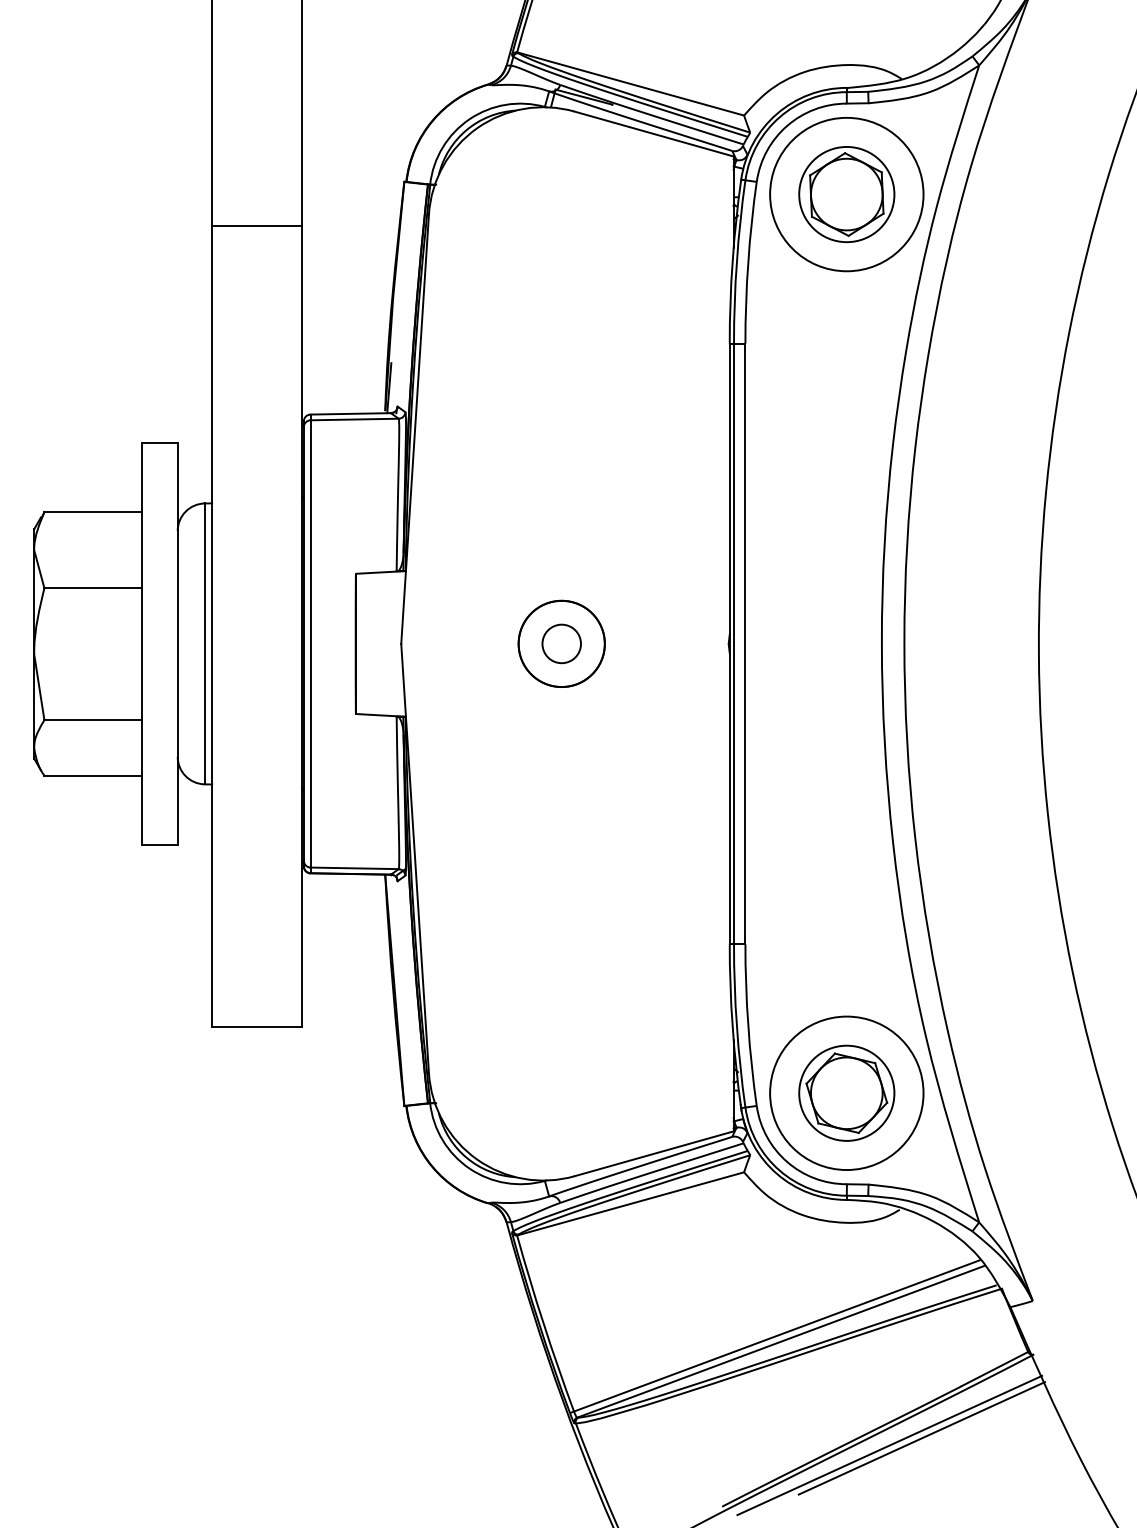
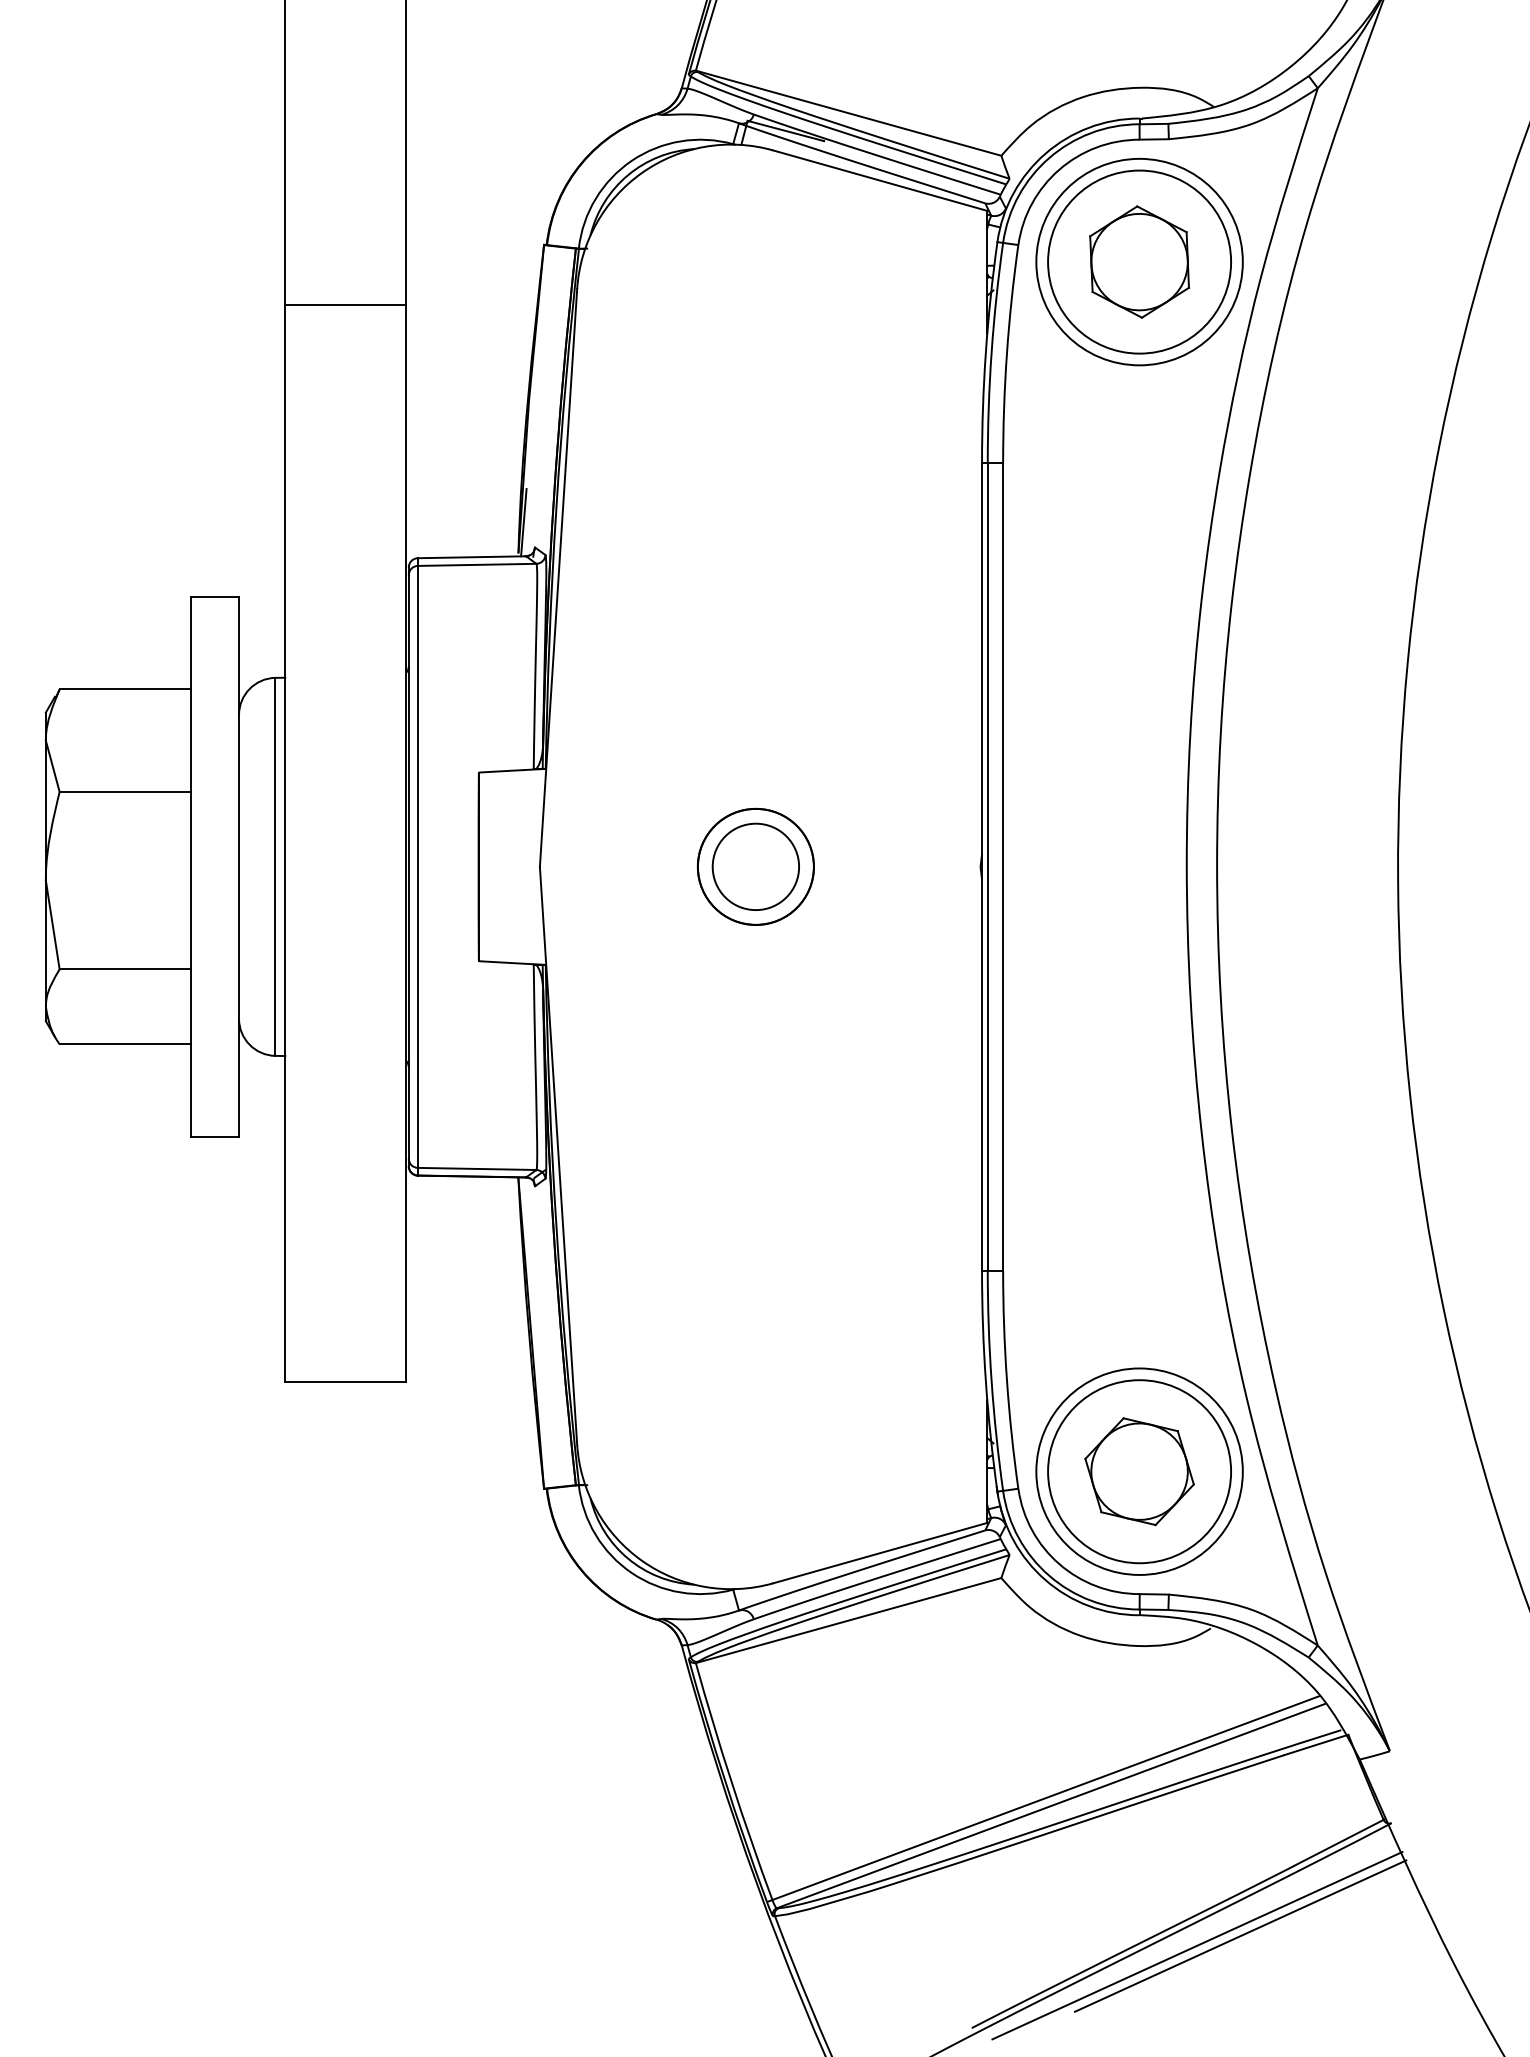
circle: (846, 194) -> (1139, 261), size x1.43
circle: (561, 643) -> (755, 866), size x1.67
circle: (846, 1093) -> (1139, 1471), size x1.43

